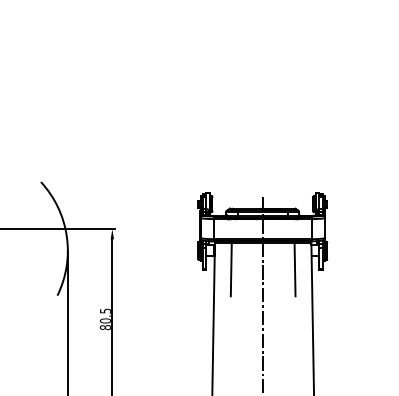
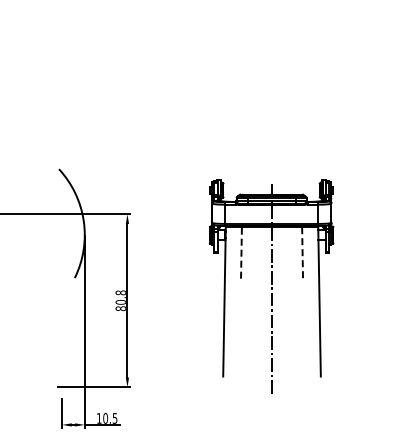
line: (231, 268) -> (241, 252), solid -> dashed
line: (294, 268) -> (302, 252), solid -> dashed
text: (105, 310) -> (120, 292), 80.5 -> 80.8

